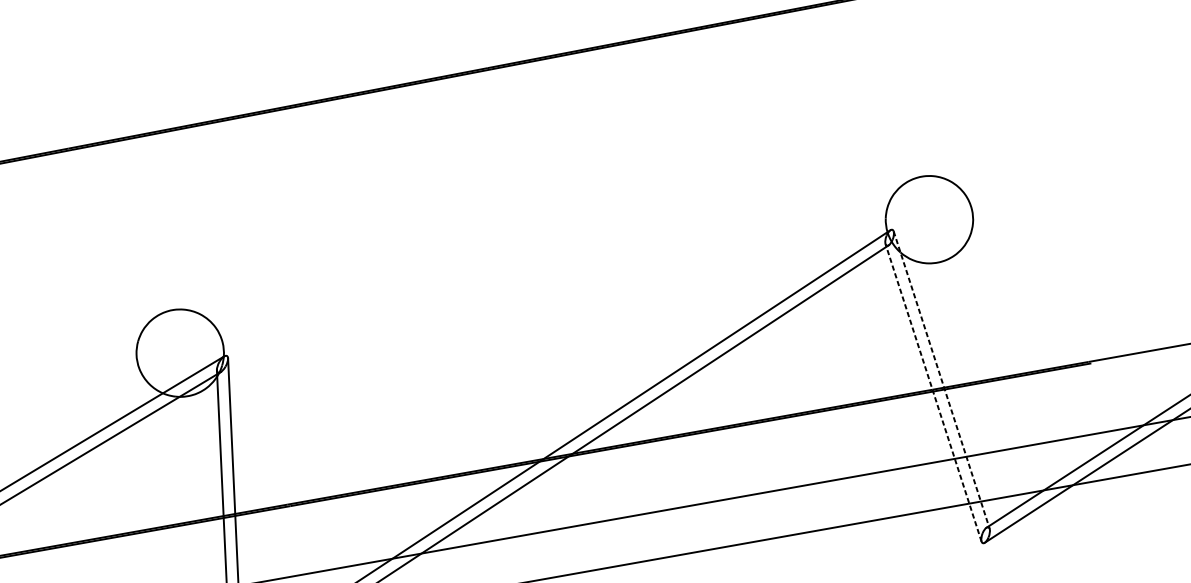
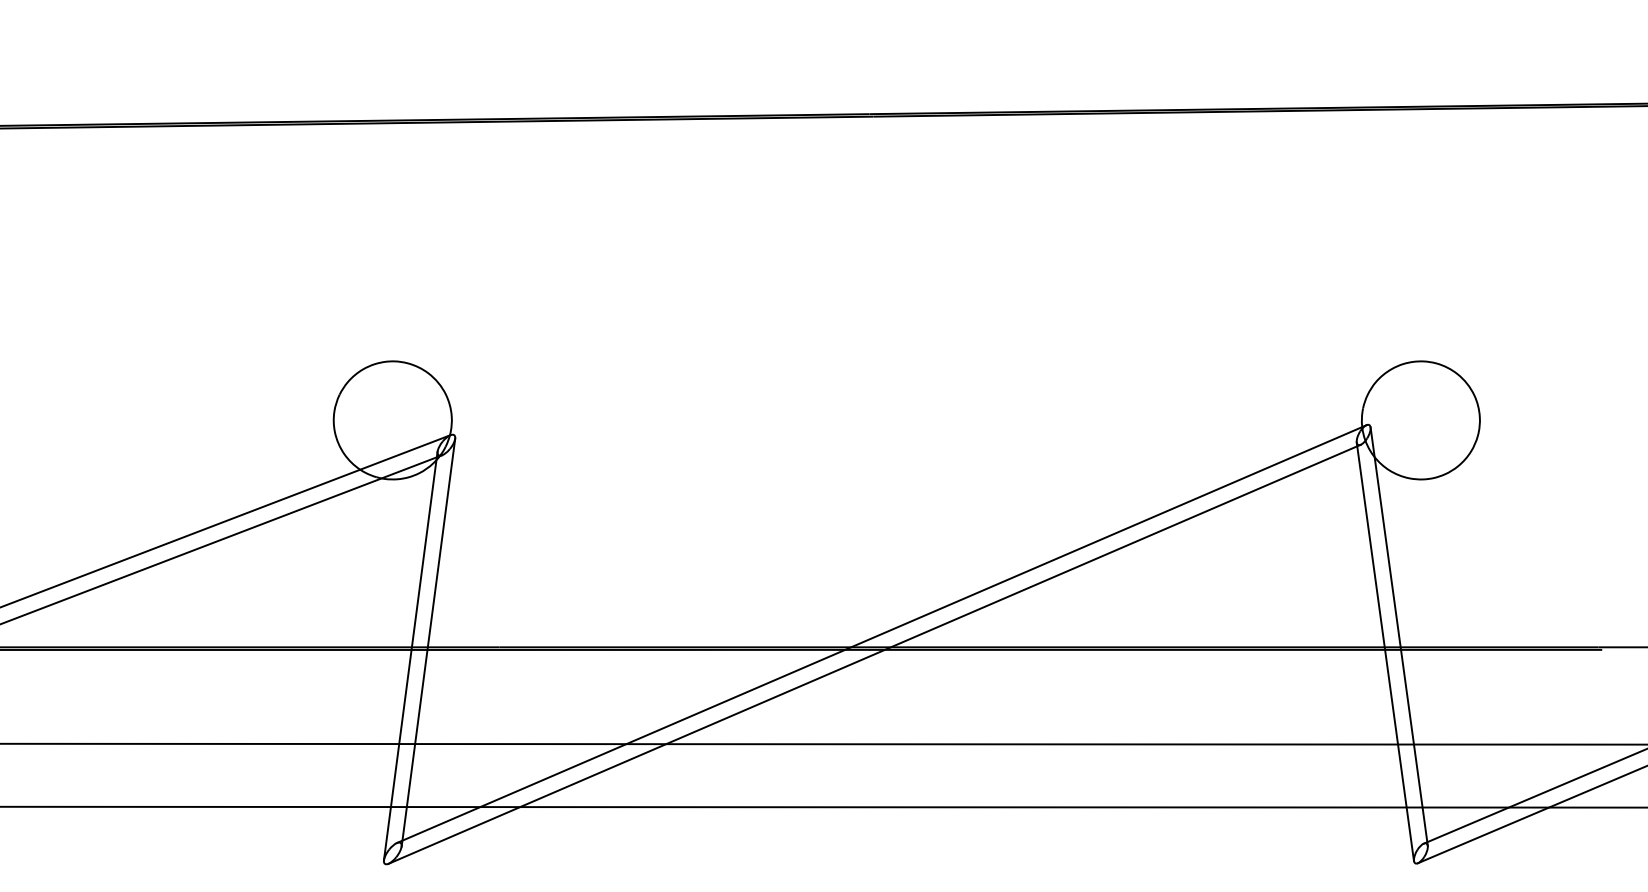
line: (942, 380) -> (1399, 637), dashed -> solid
line: (933, 392) -> (1385, 651), dashed -> solid

